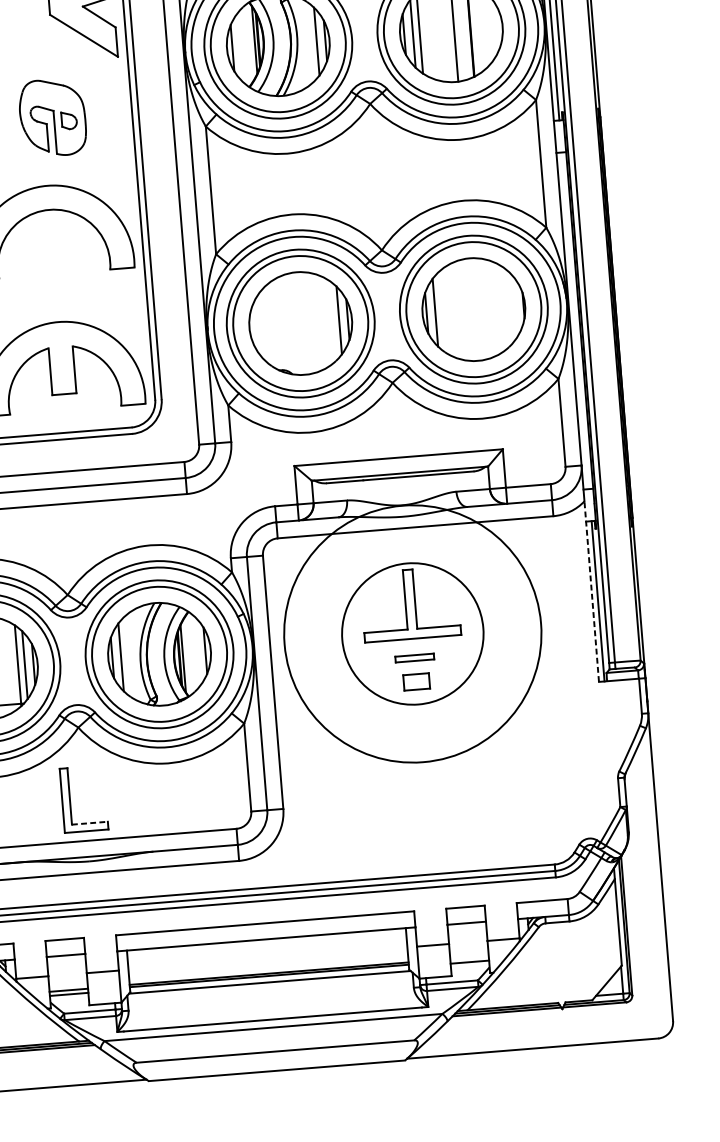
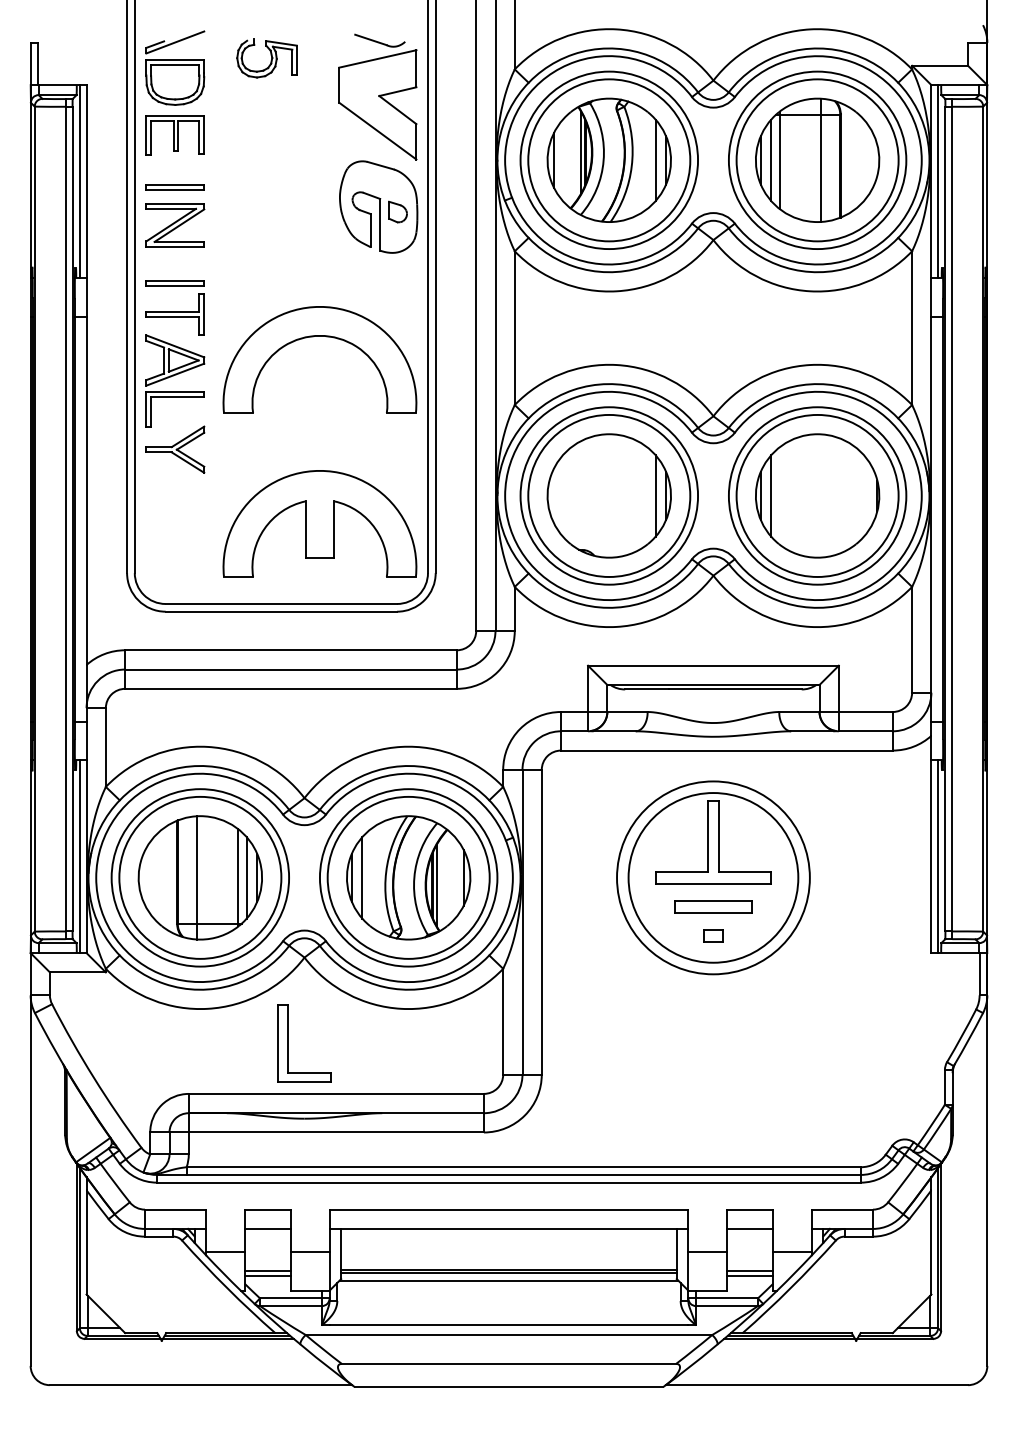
part: (52, 117) -> (378, 206), moved
line: (591, 591) -> (931, 844), dashed -> solid
circle: (412, 633) -> (713, 877), size x0.62
part: (414, 657) -> (713, 906), size x1.67
part: (416, 681) -> (713, 935), size x0.62
line: (90, 823) -> (309, 1073), dashed -> solid
line: (469, 957) -> (749, 1270), added

